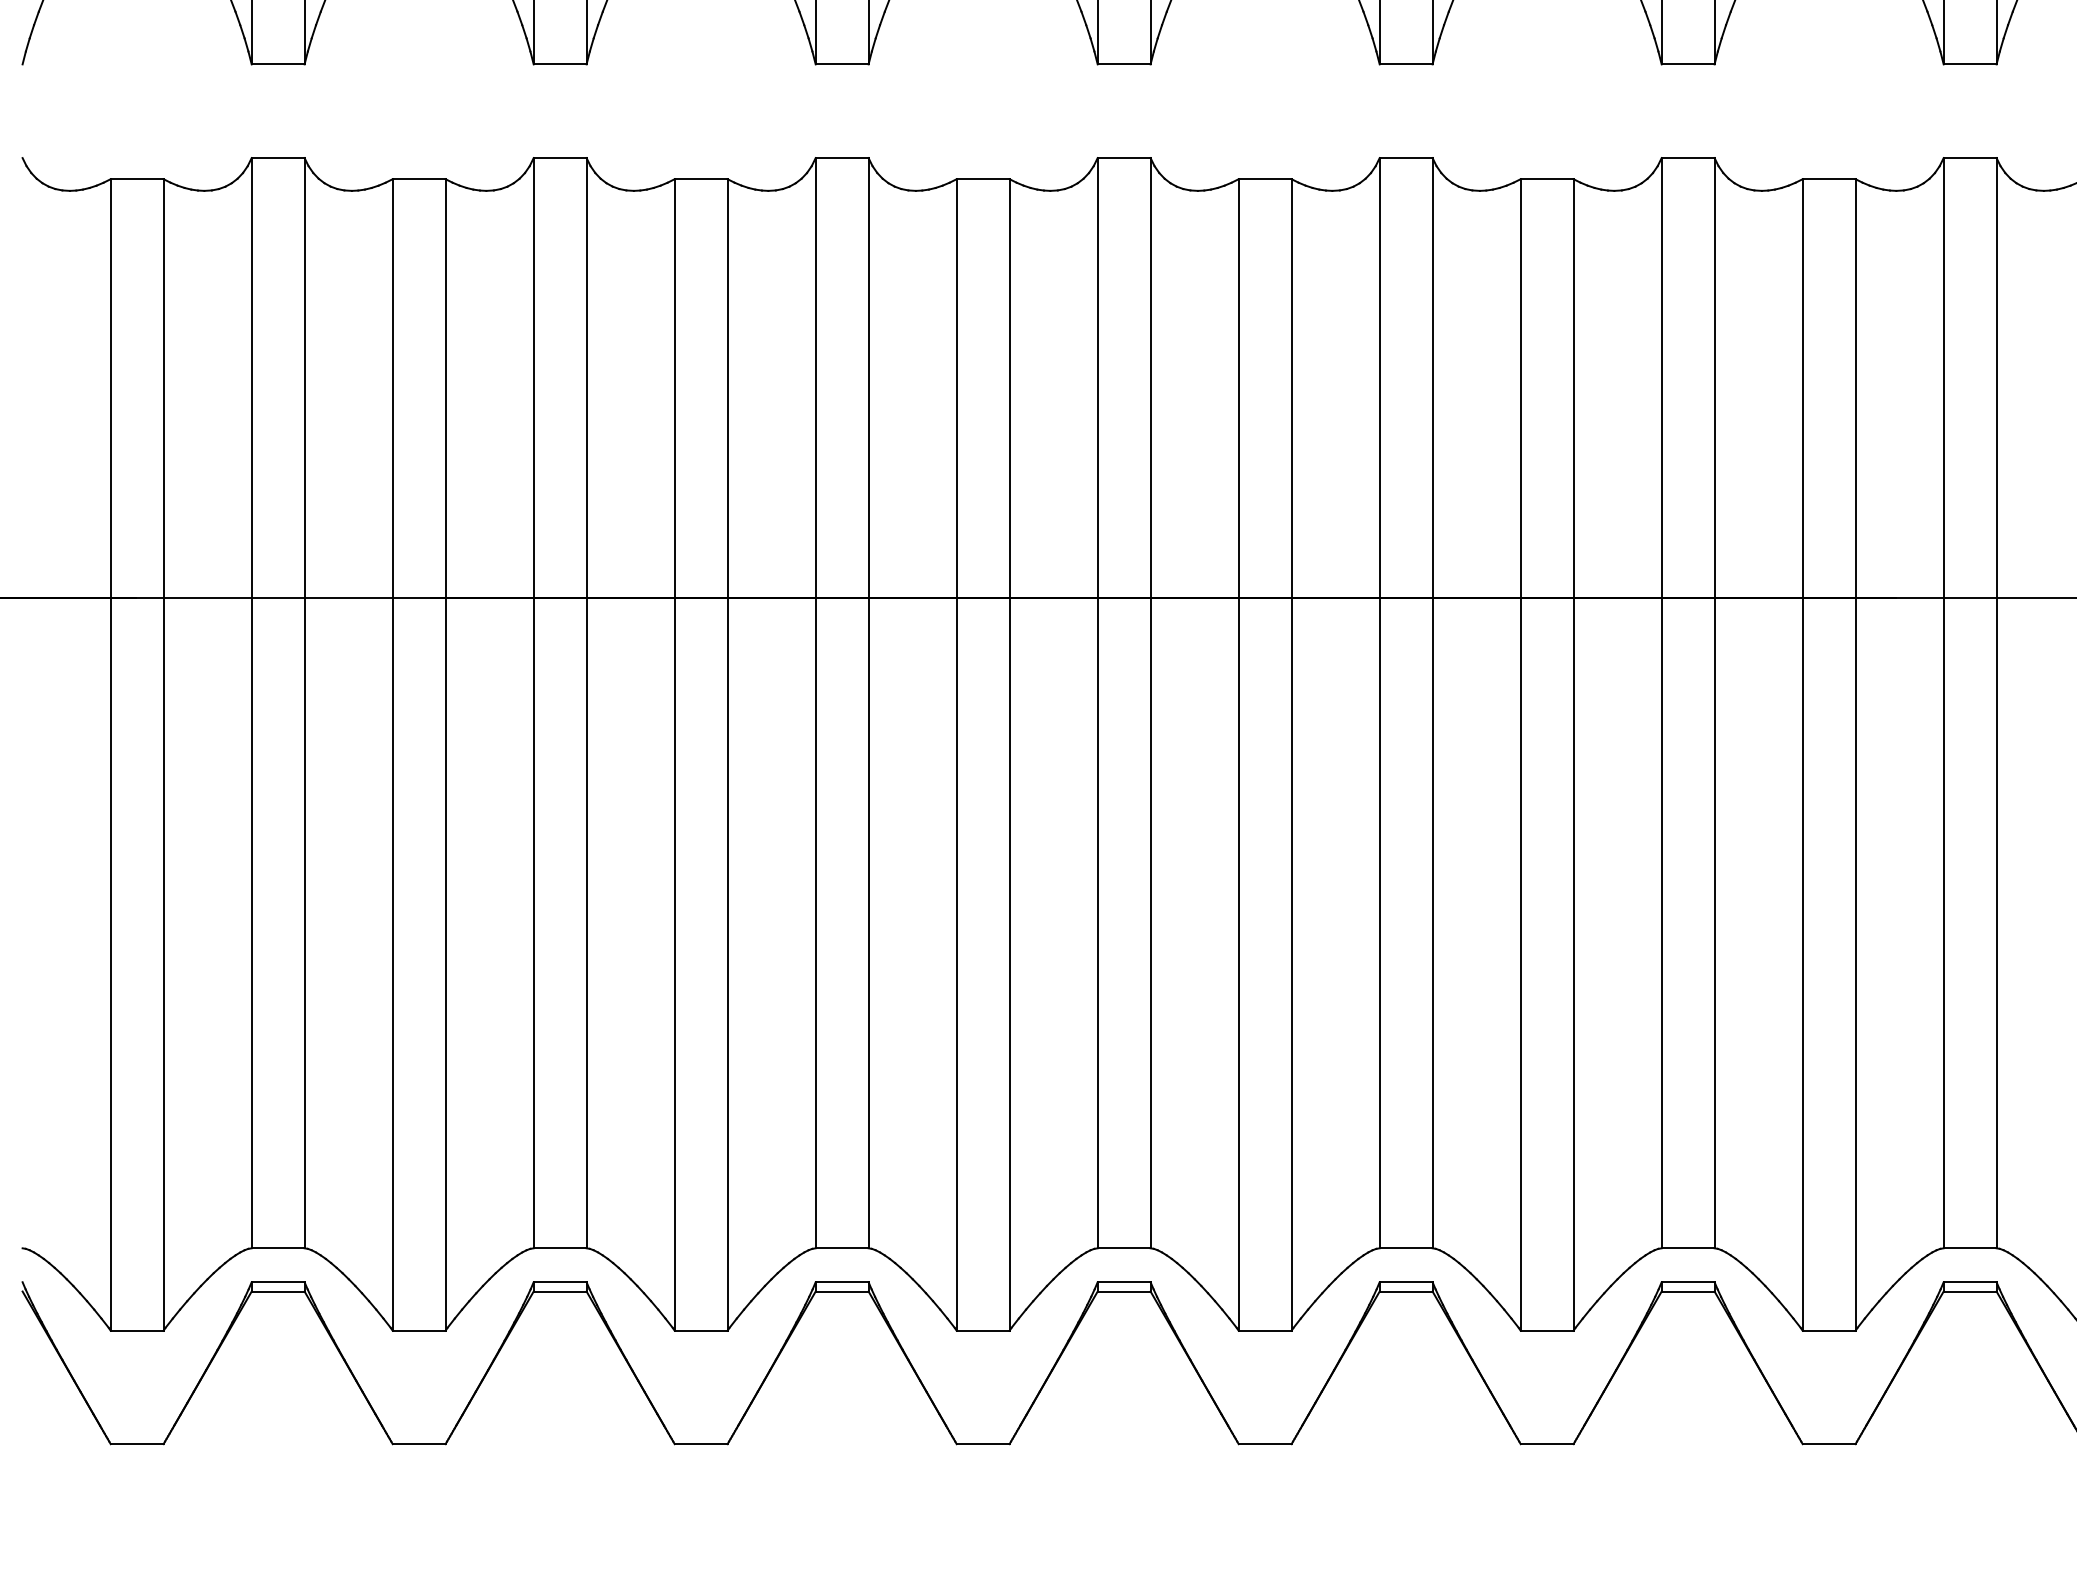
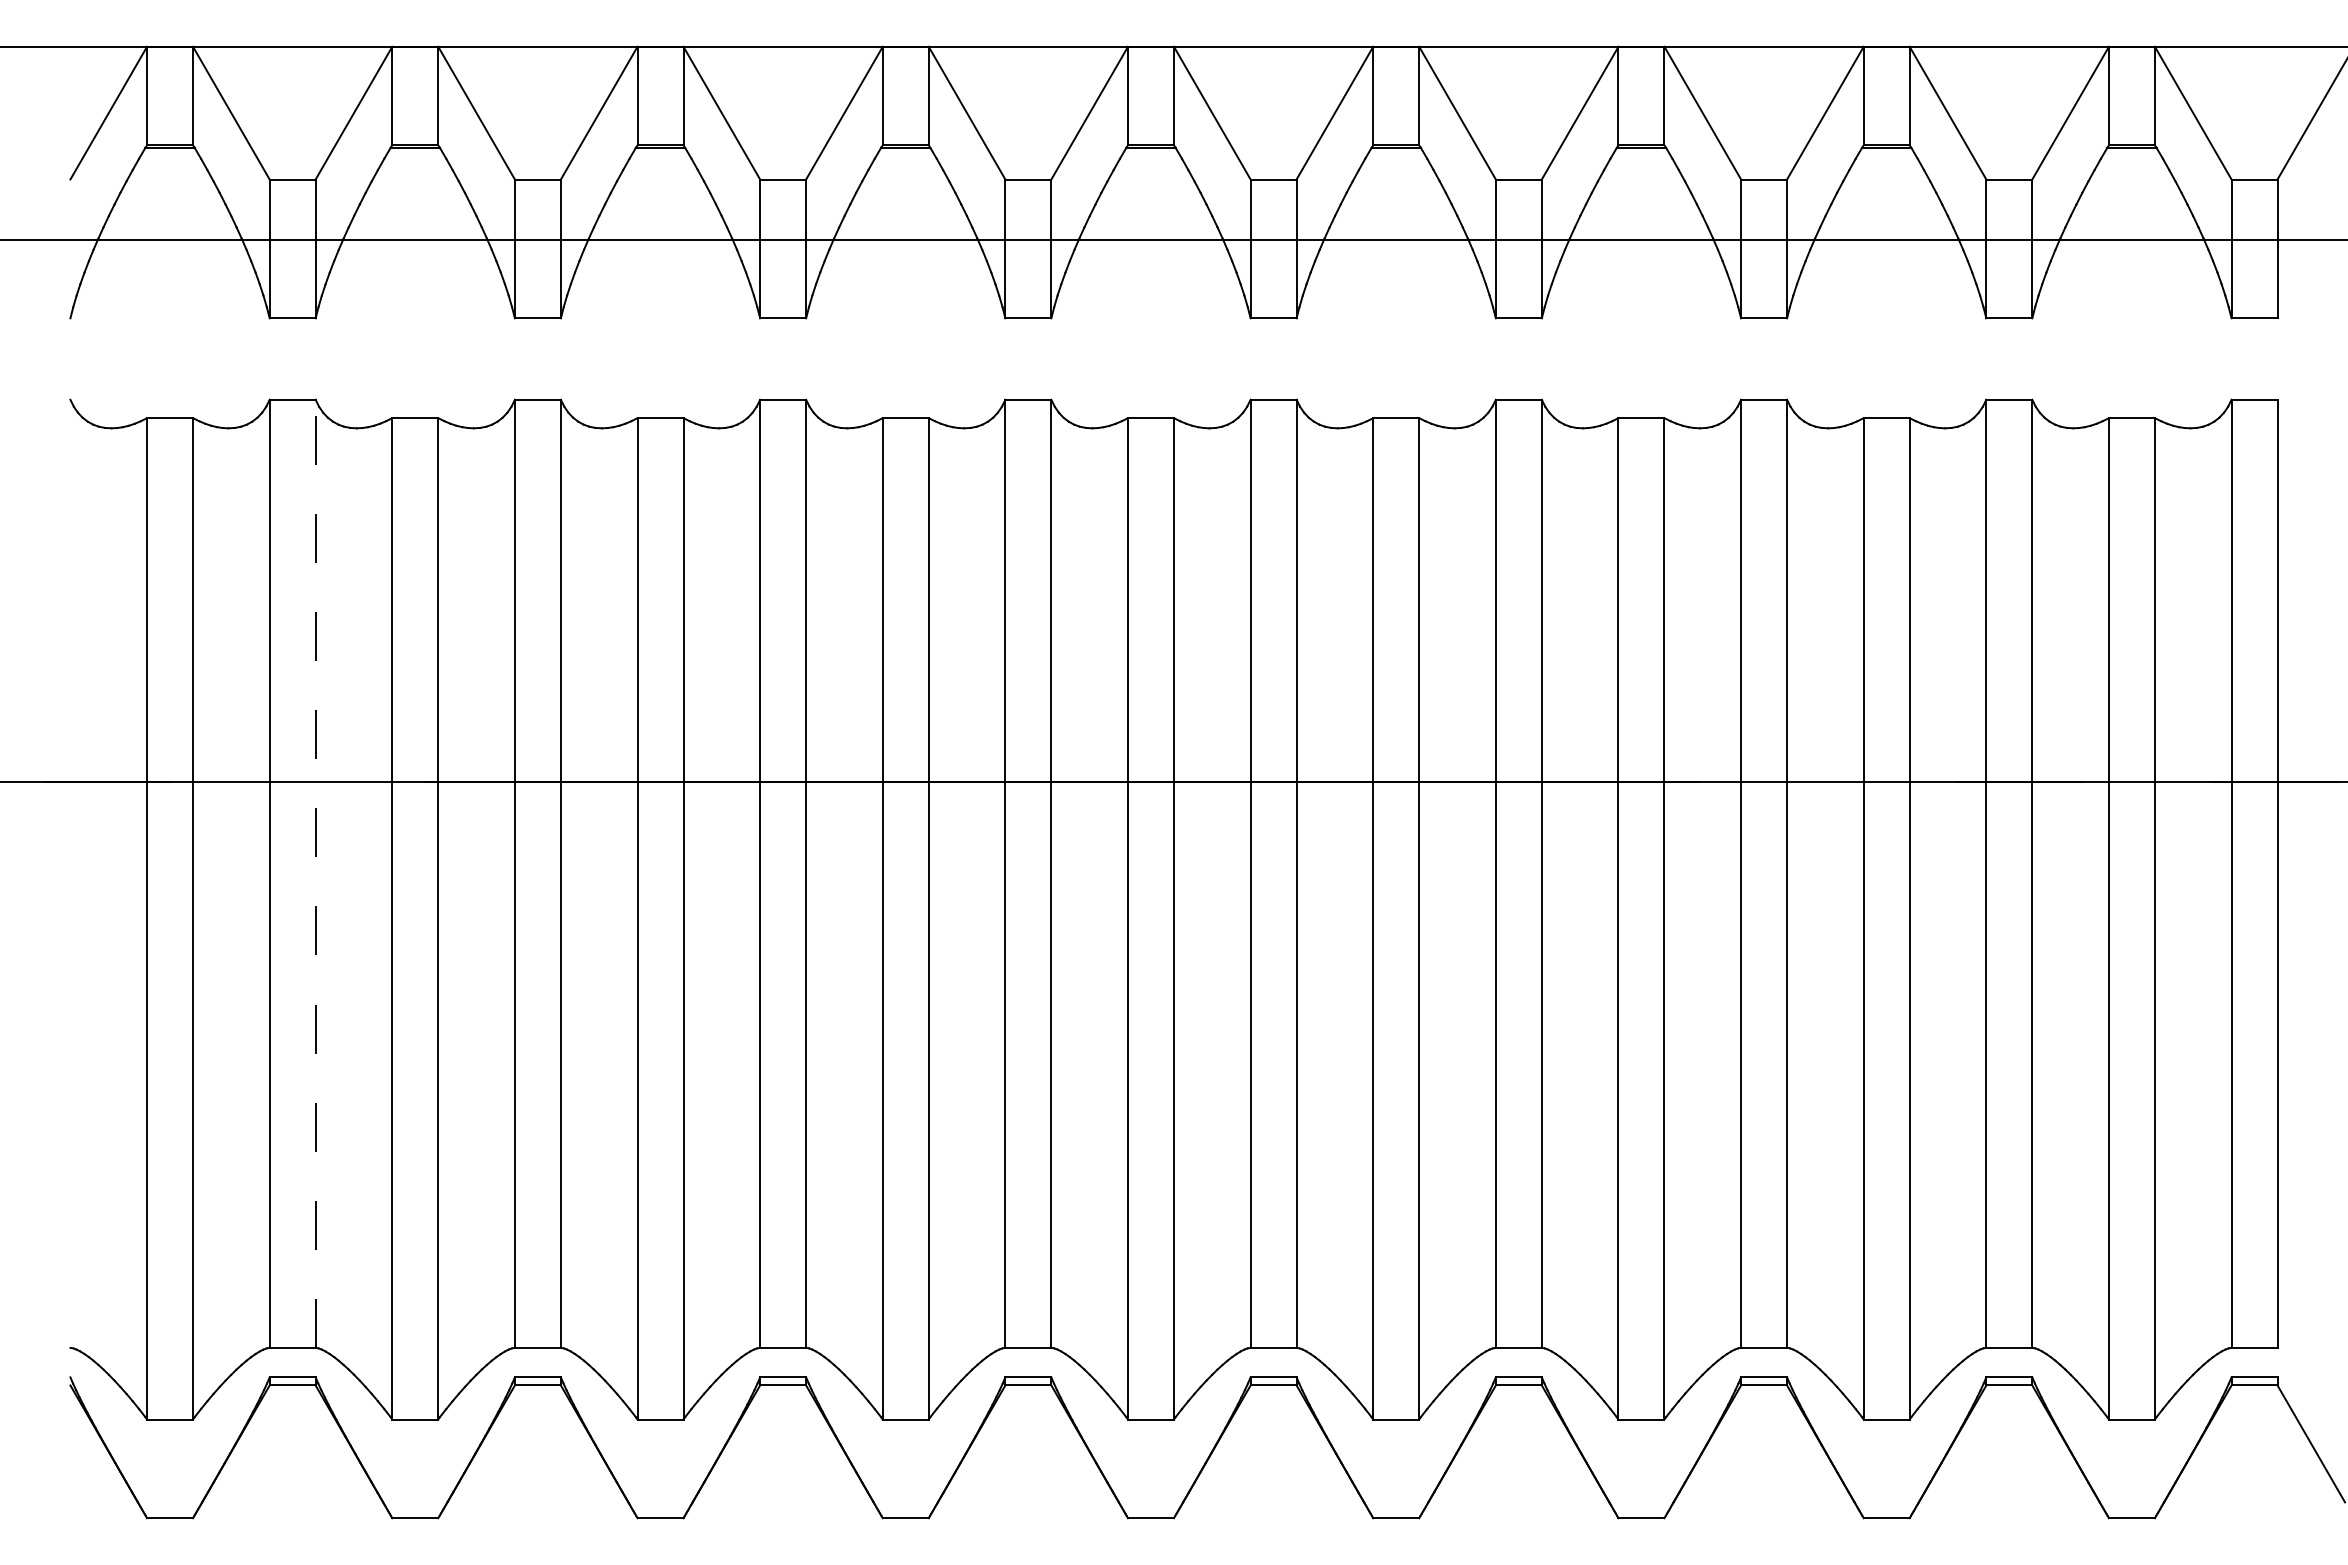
line: (304, 702) -> (315, 873), solid -> dashed

